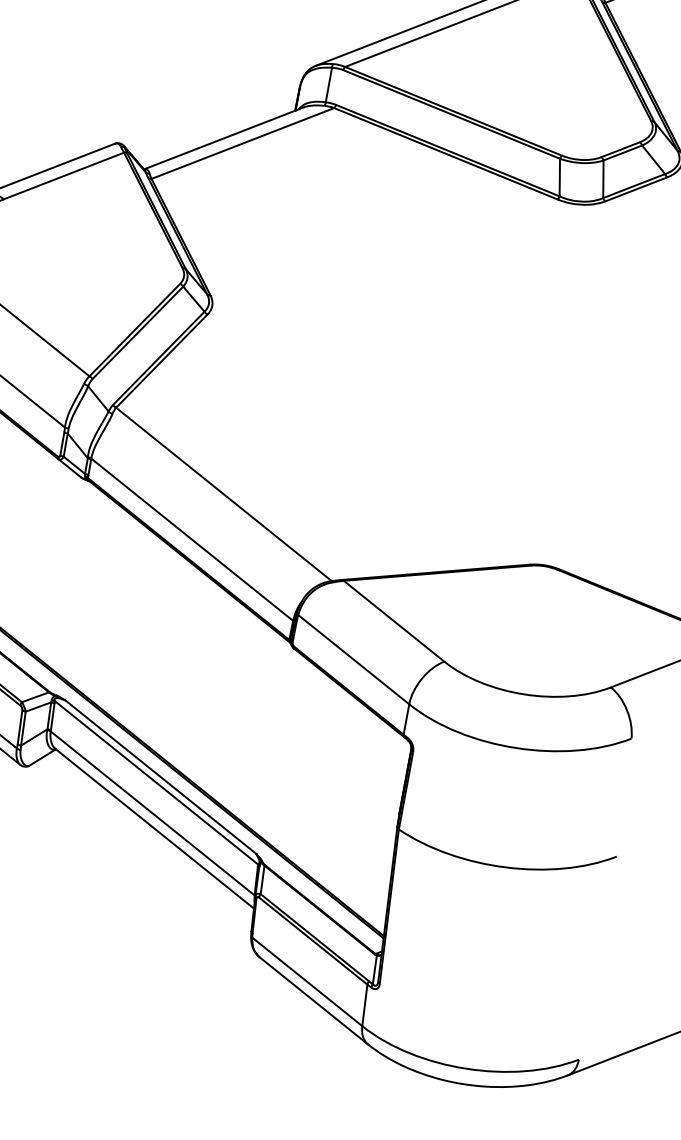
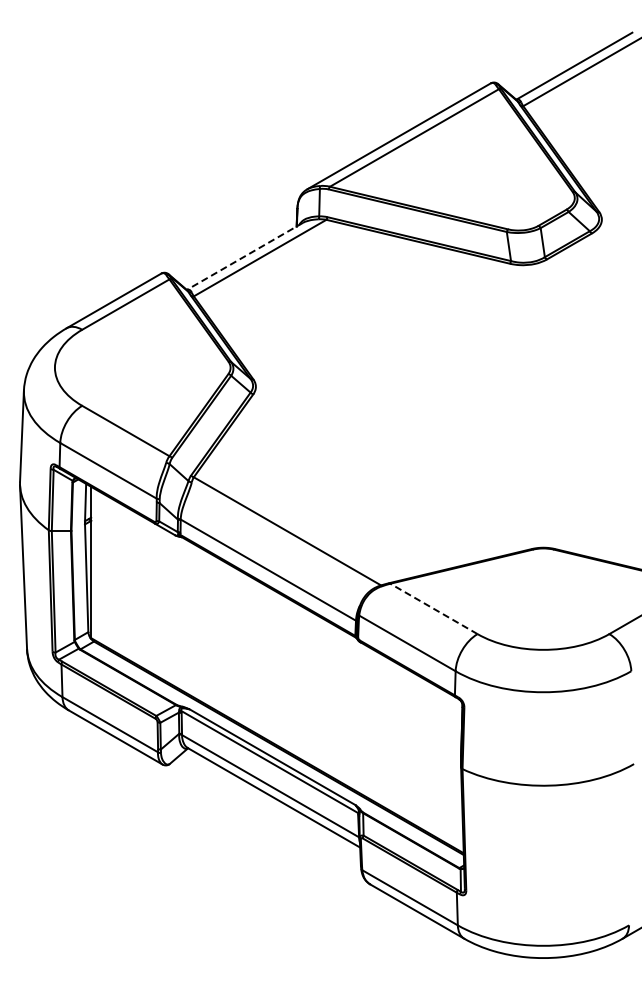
line: (223, 138) -> (244, 256), solid -> dashed
line: (393, 620) -> (433, 608), solid -> dashed

